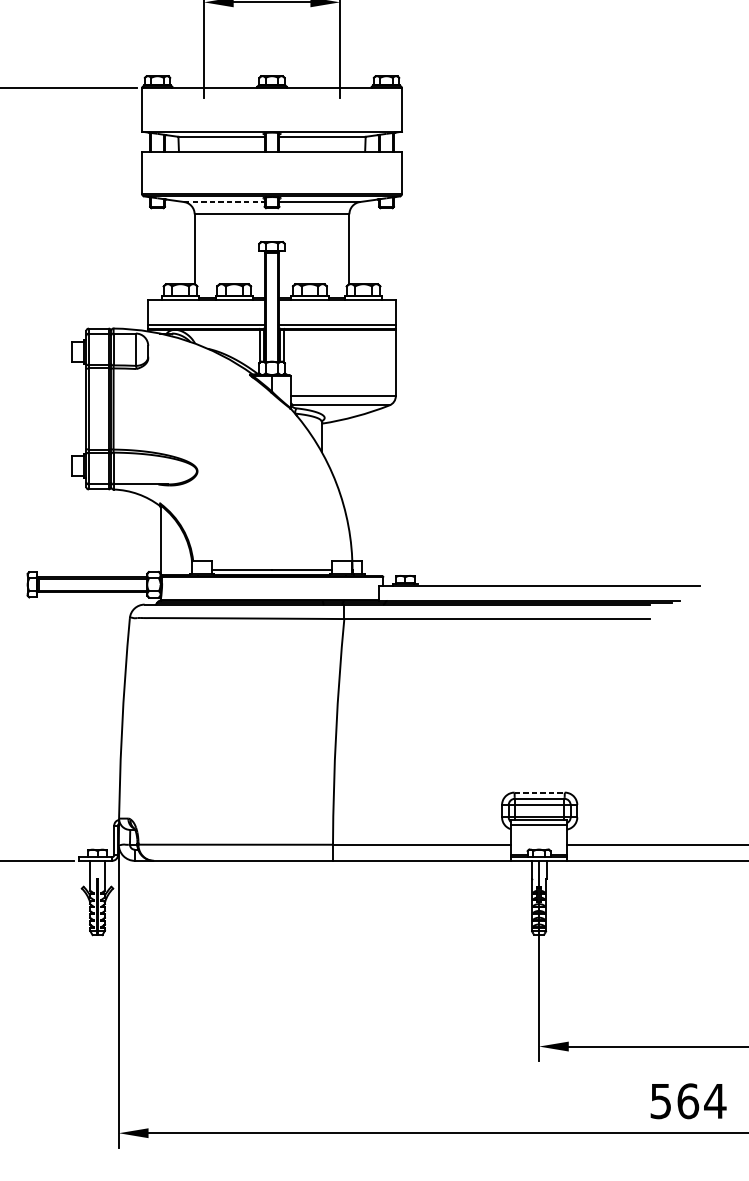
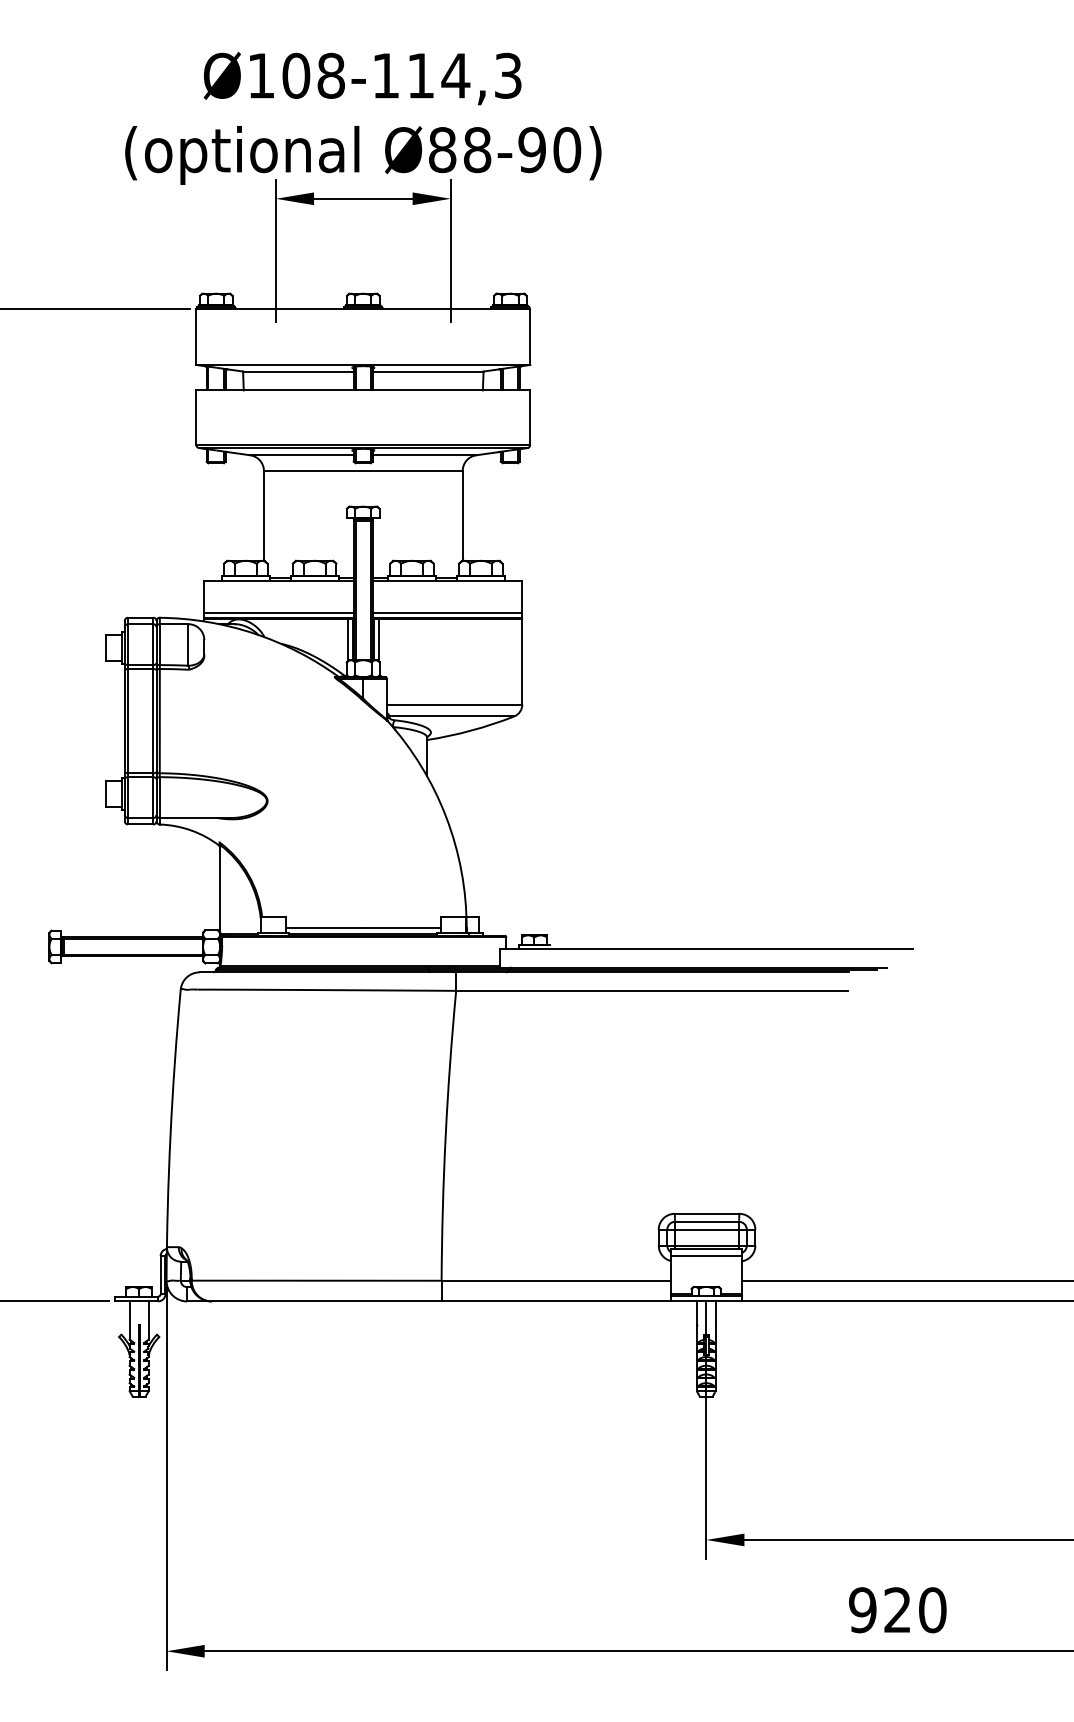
line: (224, 202) -> (302, 455), dashed -> solid
line: (540, 792) -> (707, 1213), dashed -> solid
text: (688, 1101) -> (898, 1610), 564 -> 920

